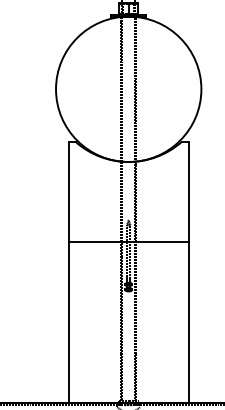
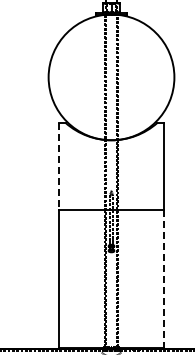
line: (68, 192) -> (59, 166), solid -> dashed
line: (188, 322) -> (163, 279), solid -> dashed

